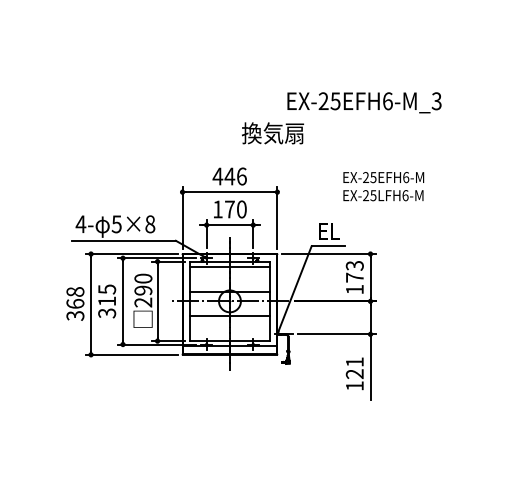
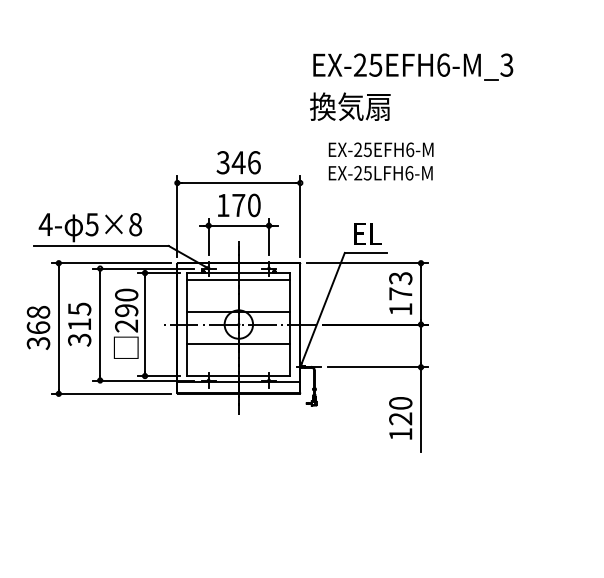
text: (272, 133) -> (349, 106), moved
text: (217, 176) -> (222, 162), 446 -> 346
text: (383, 186) -> (380, 161), moved
text: (354, 361) -> (400, 402), 121 -> 120

